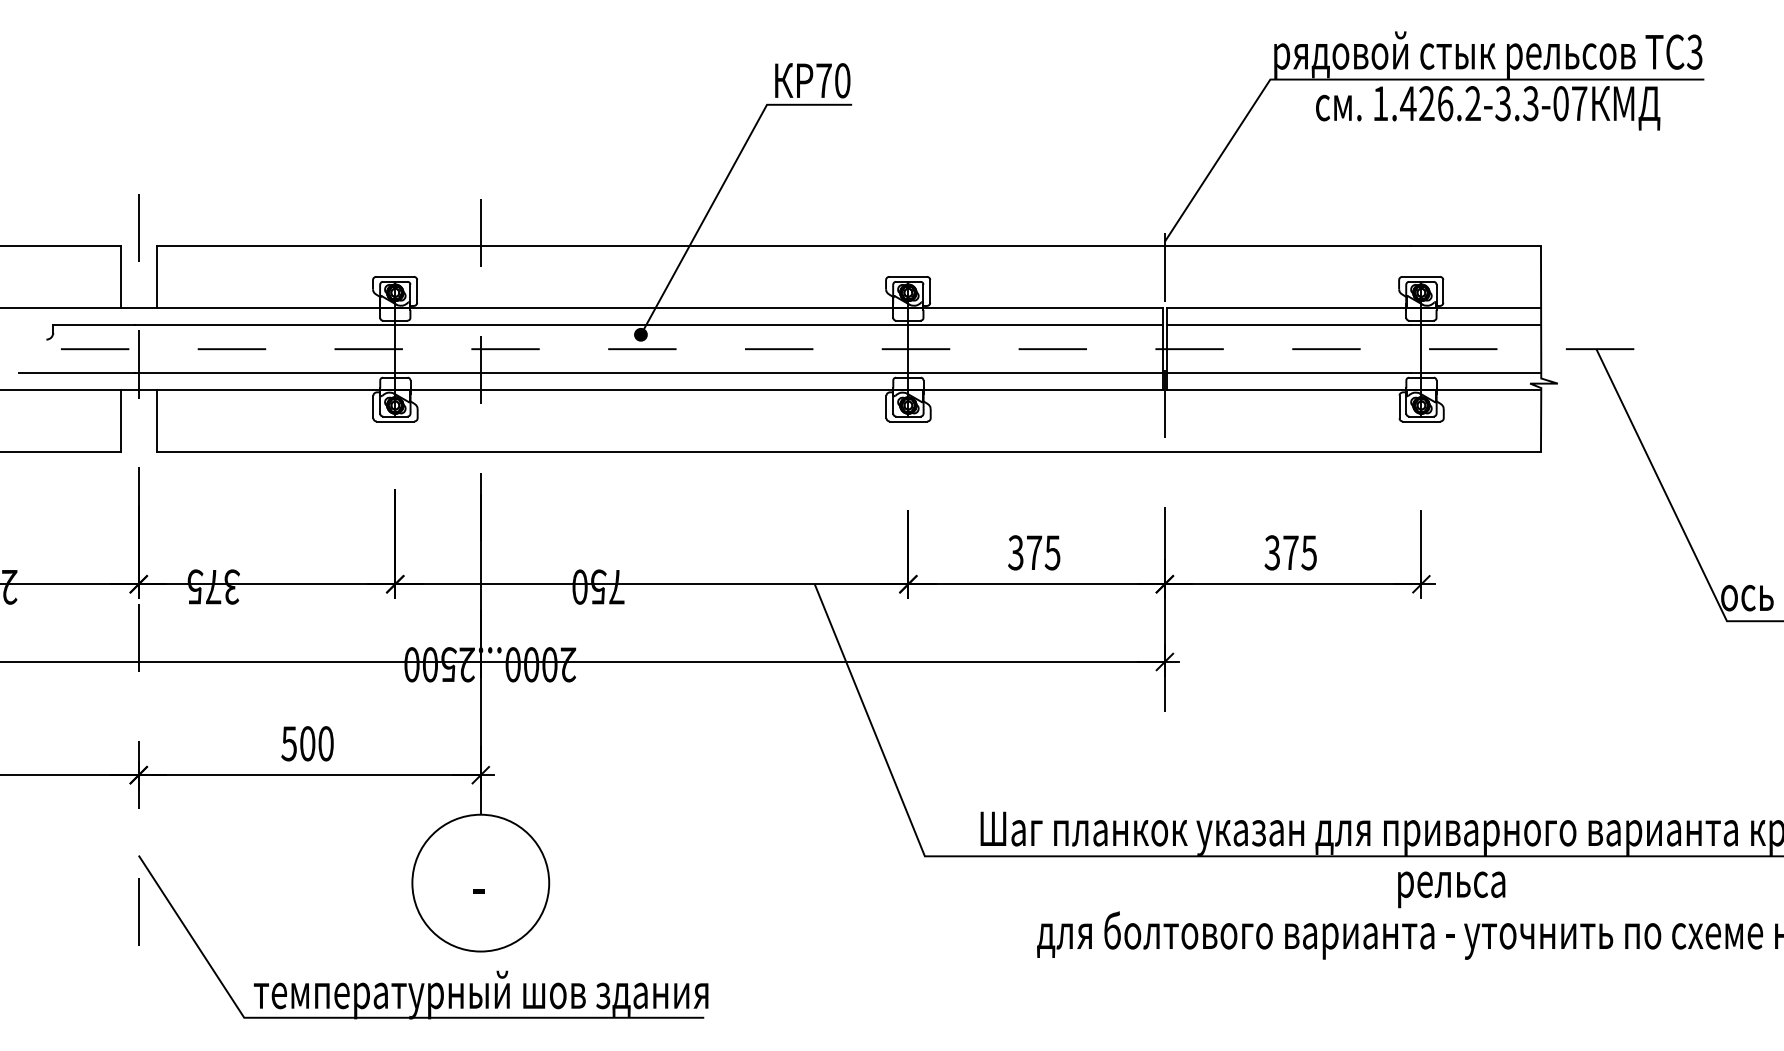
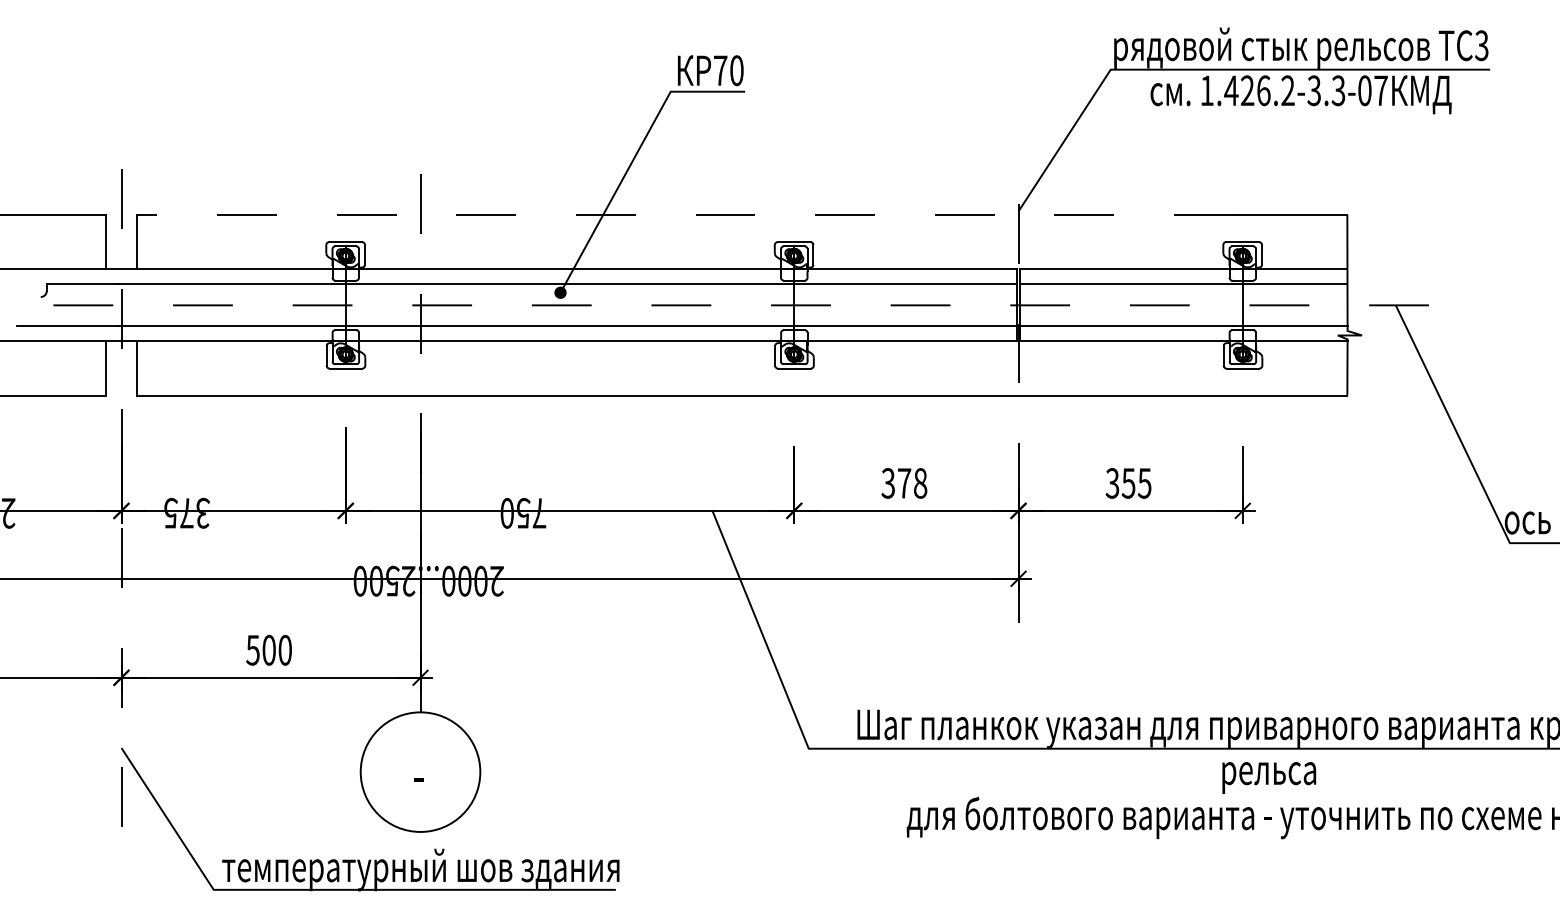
line: (782, 245) -> (684, 214), solid -> dashed
text: (1052, 552) -> (920, 483), 375 -> 378
text: (1290, 552) -> (1128, 483), 375 -> 355

